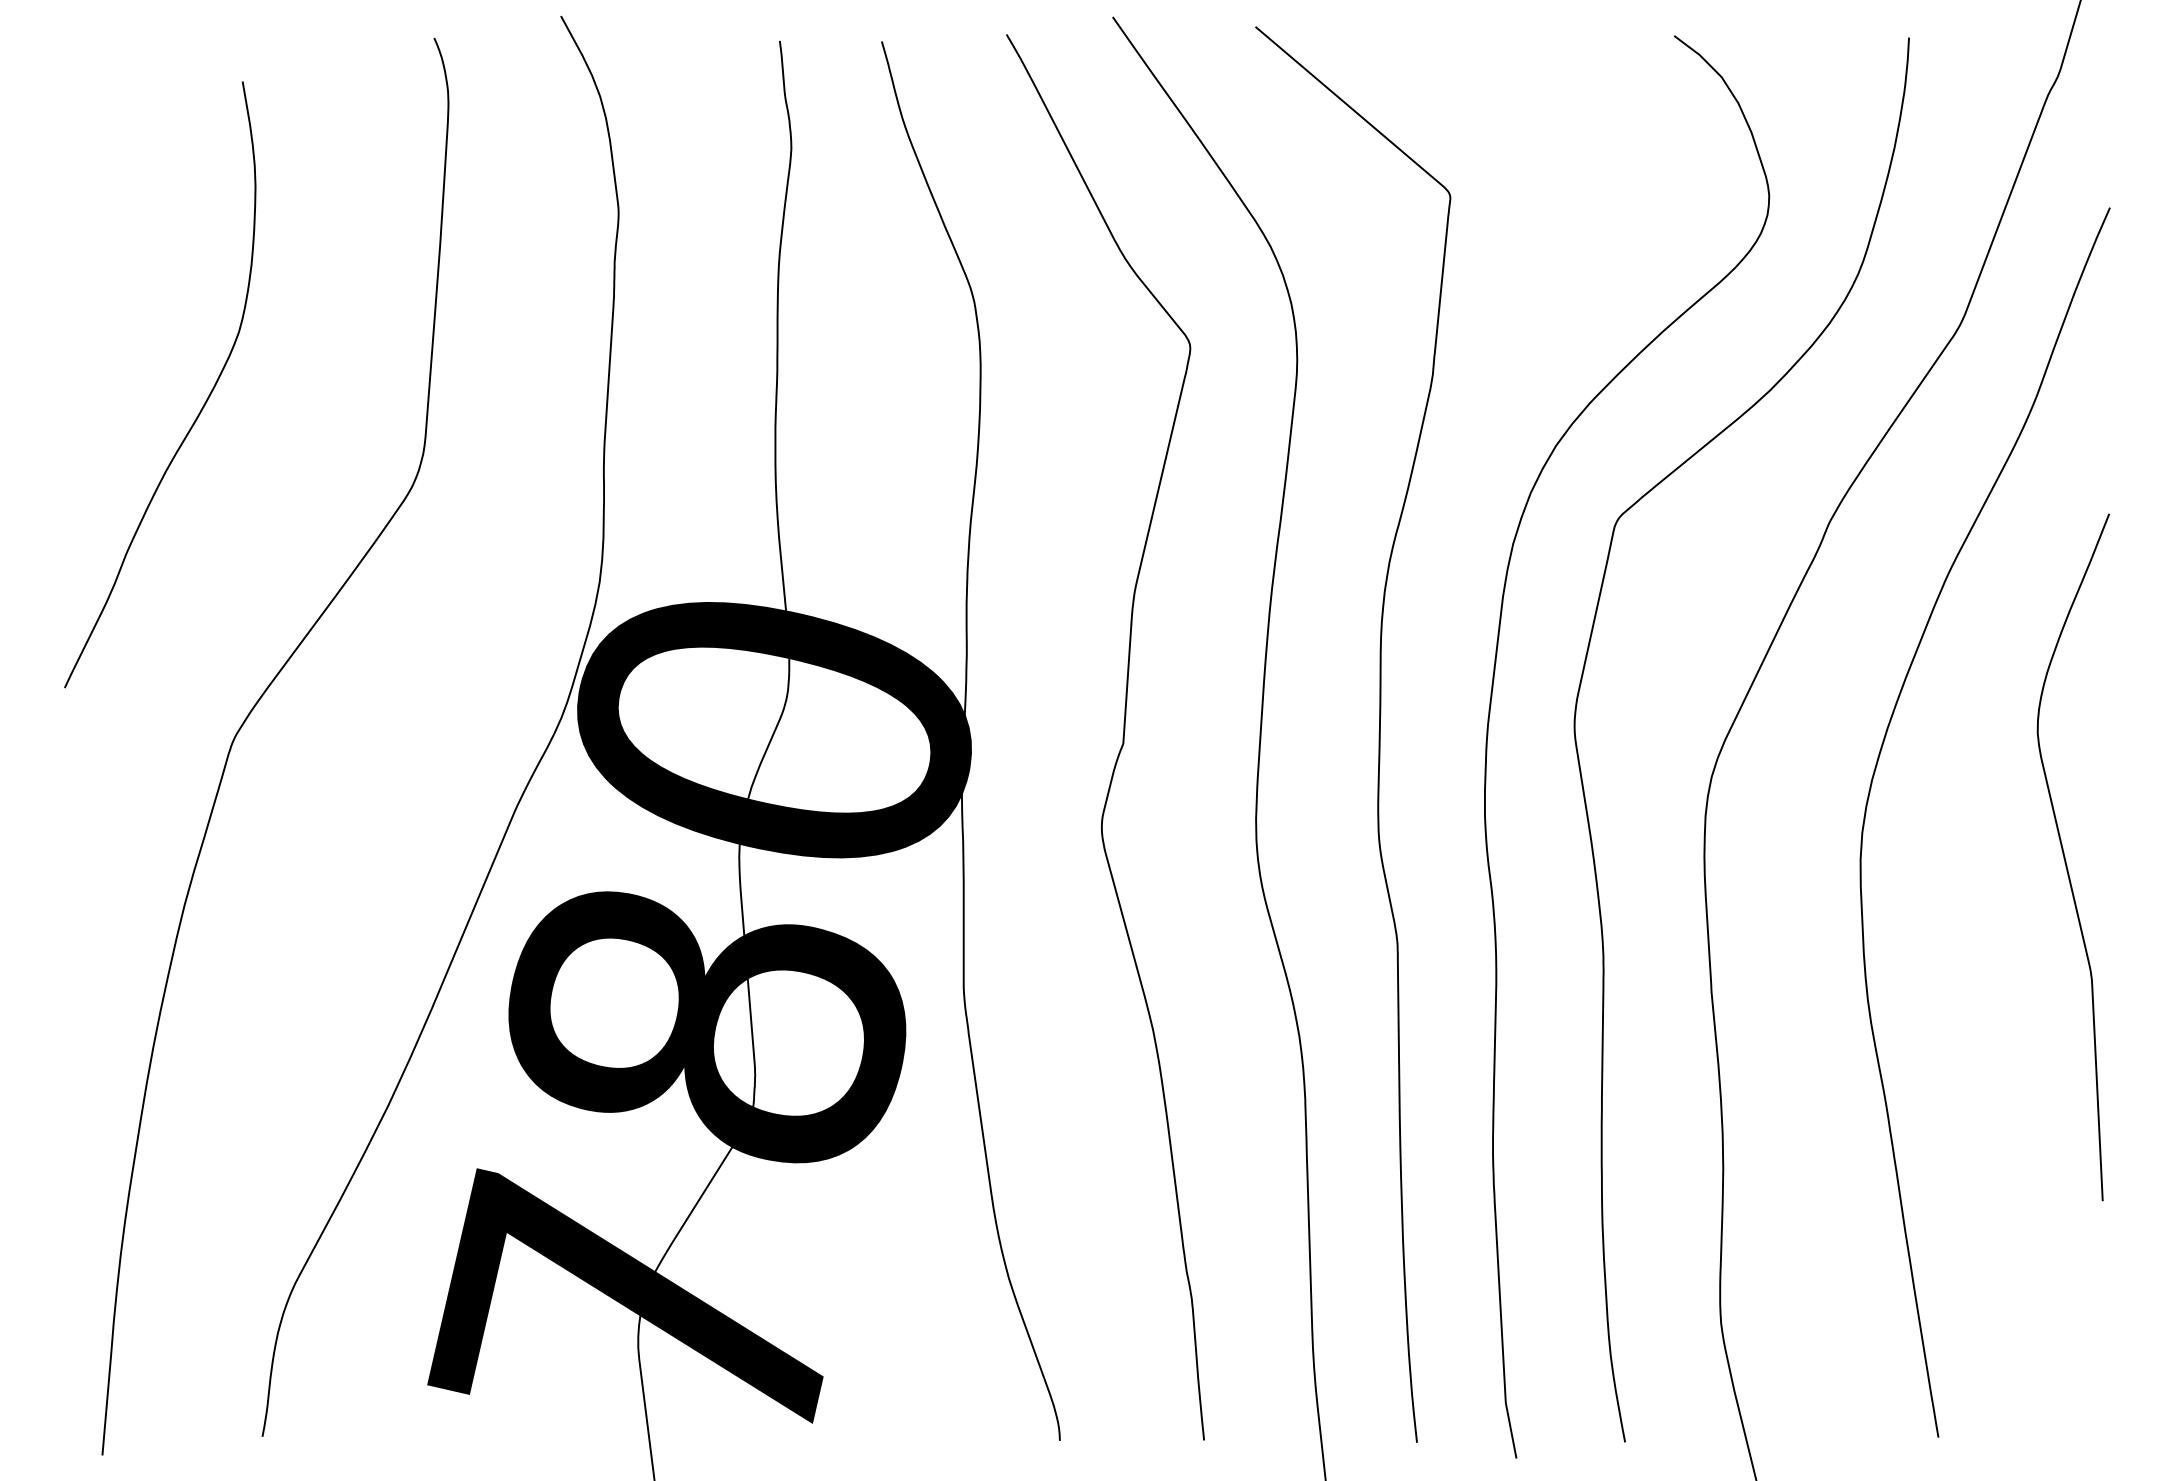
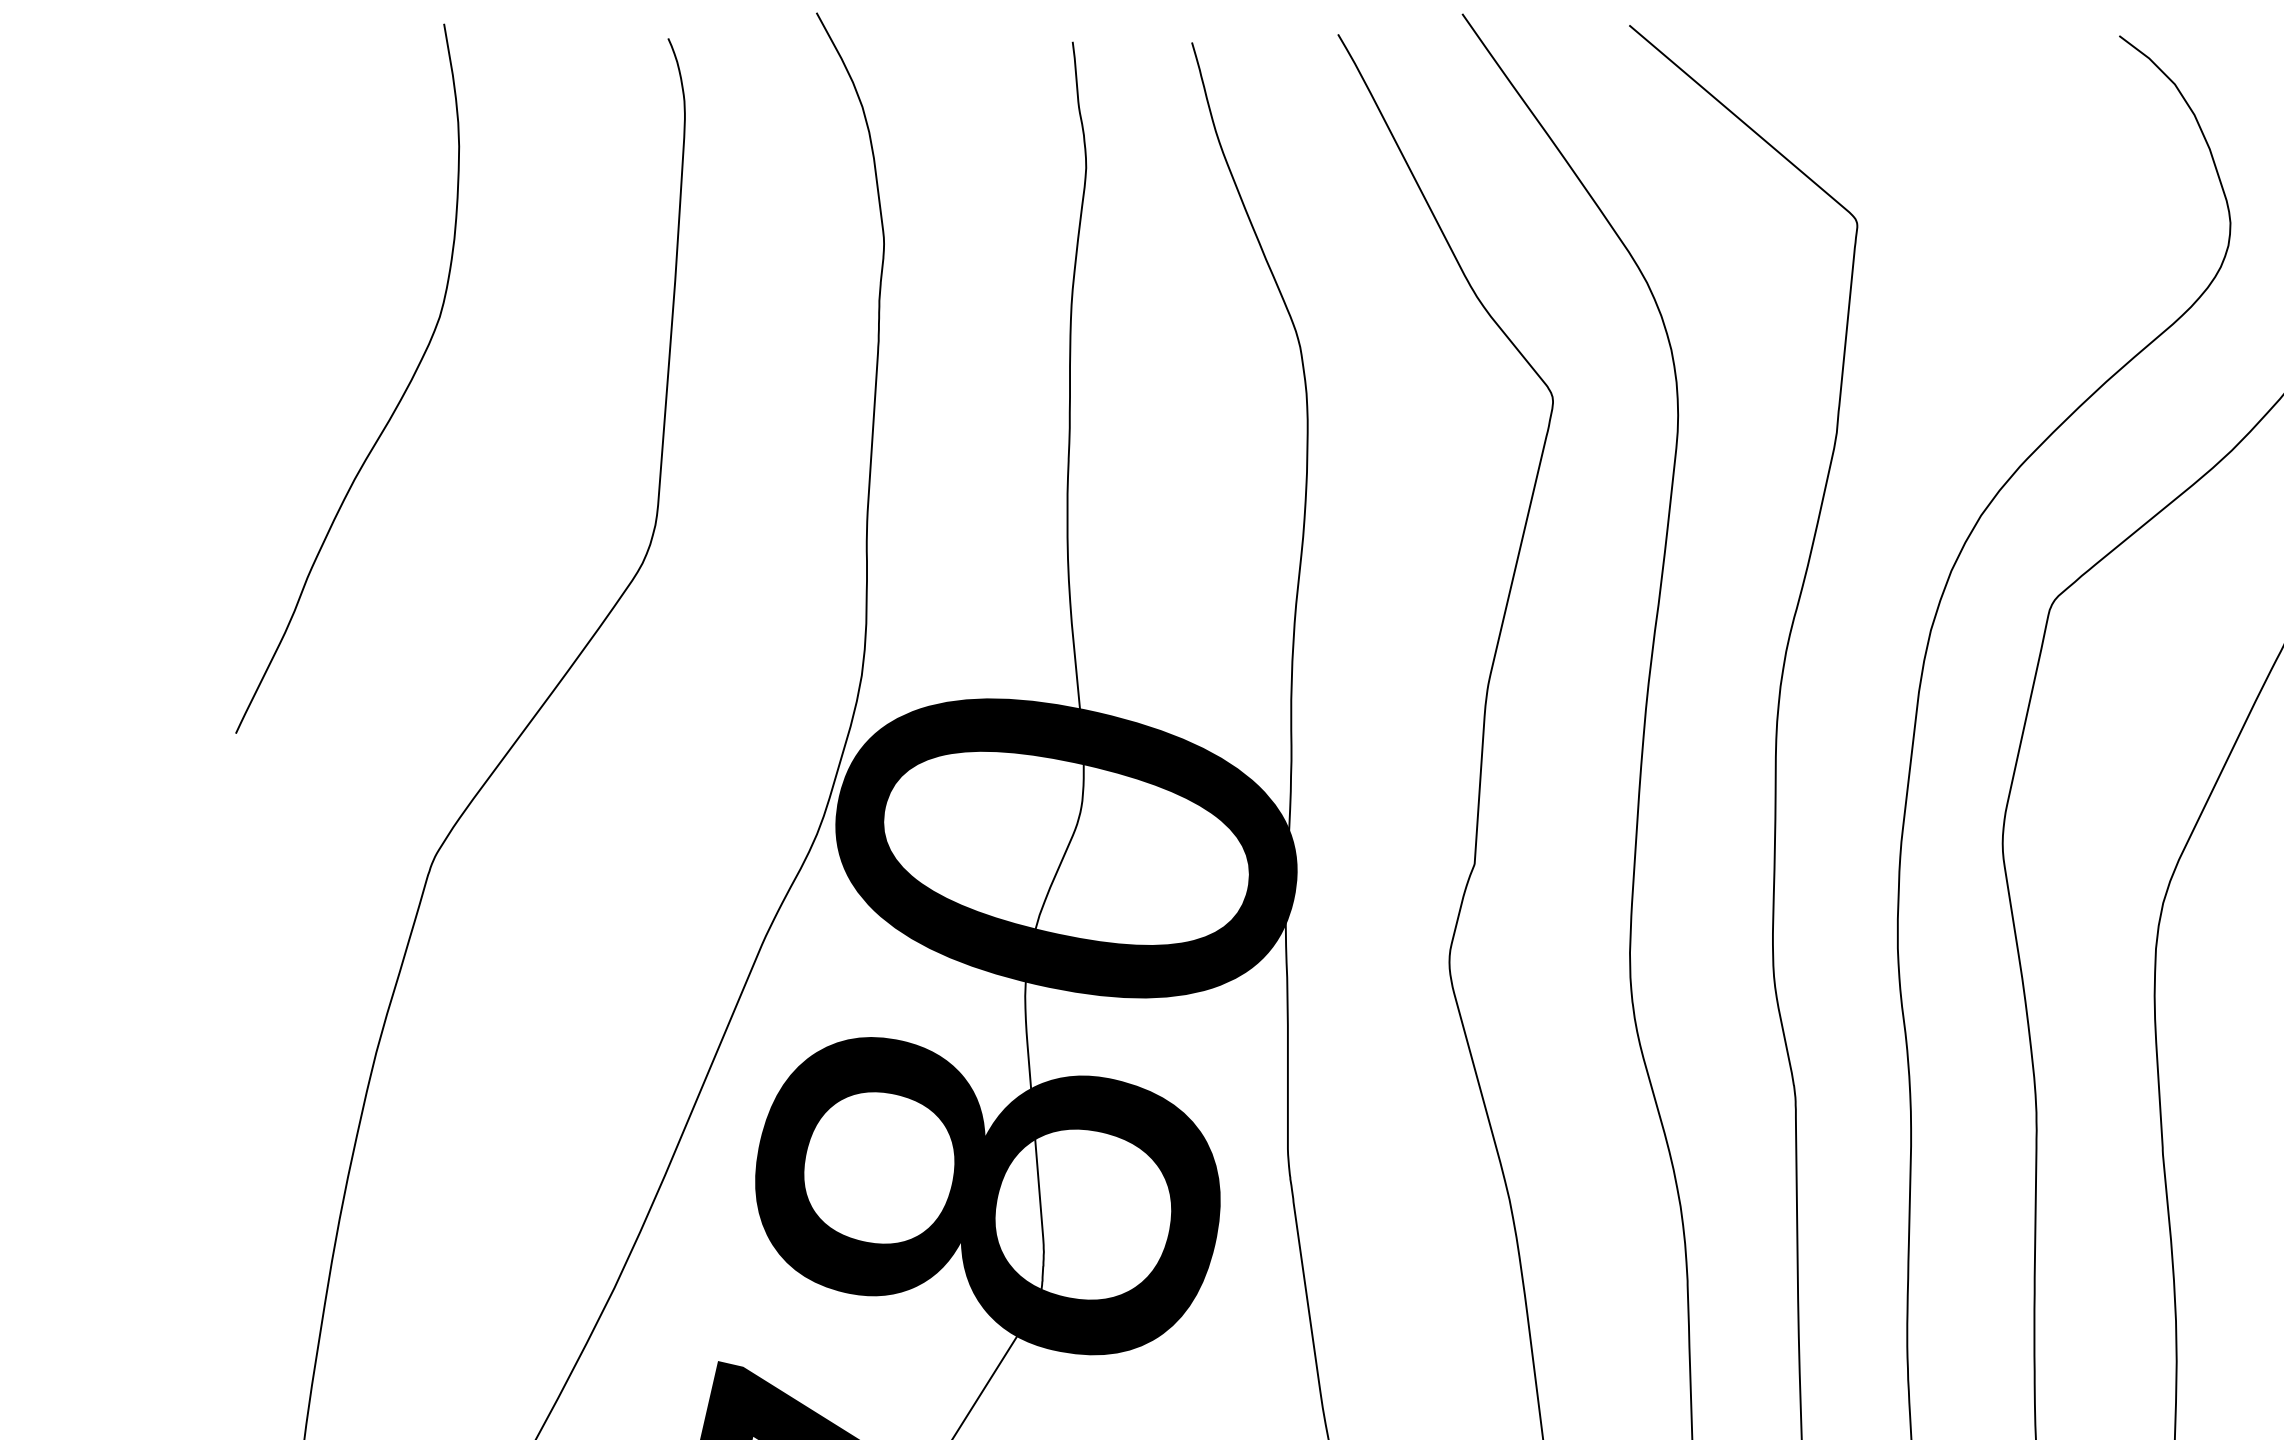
curve: (202, 406) -> (397, 404), moved

